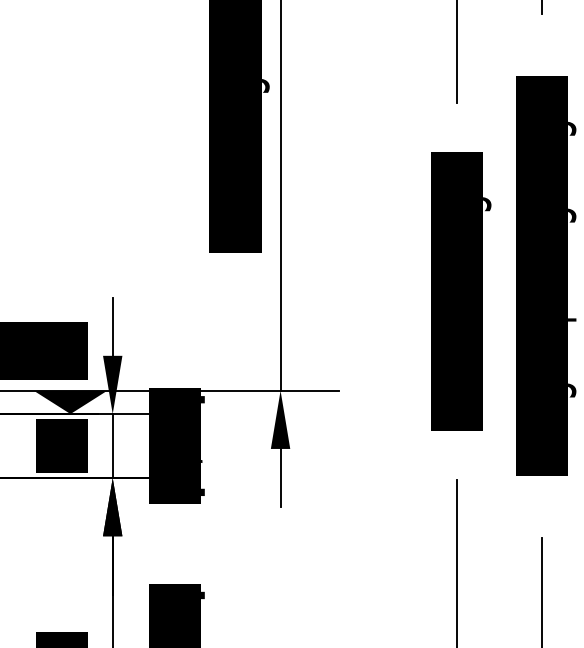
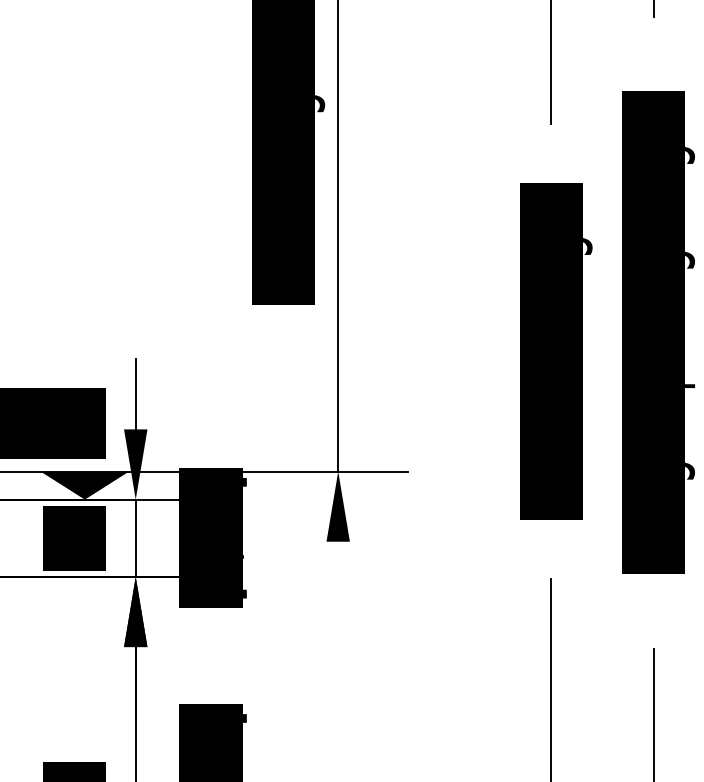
line: (280, 477) -> (338, 576), removed

